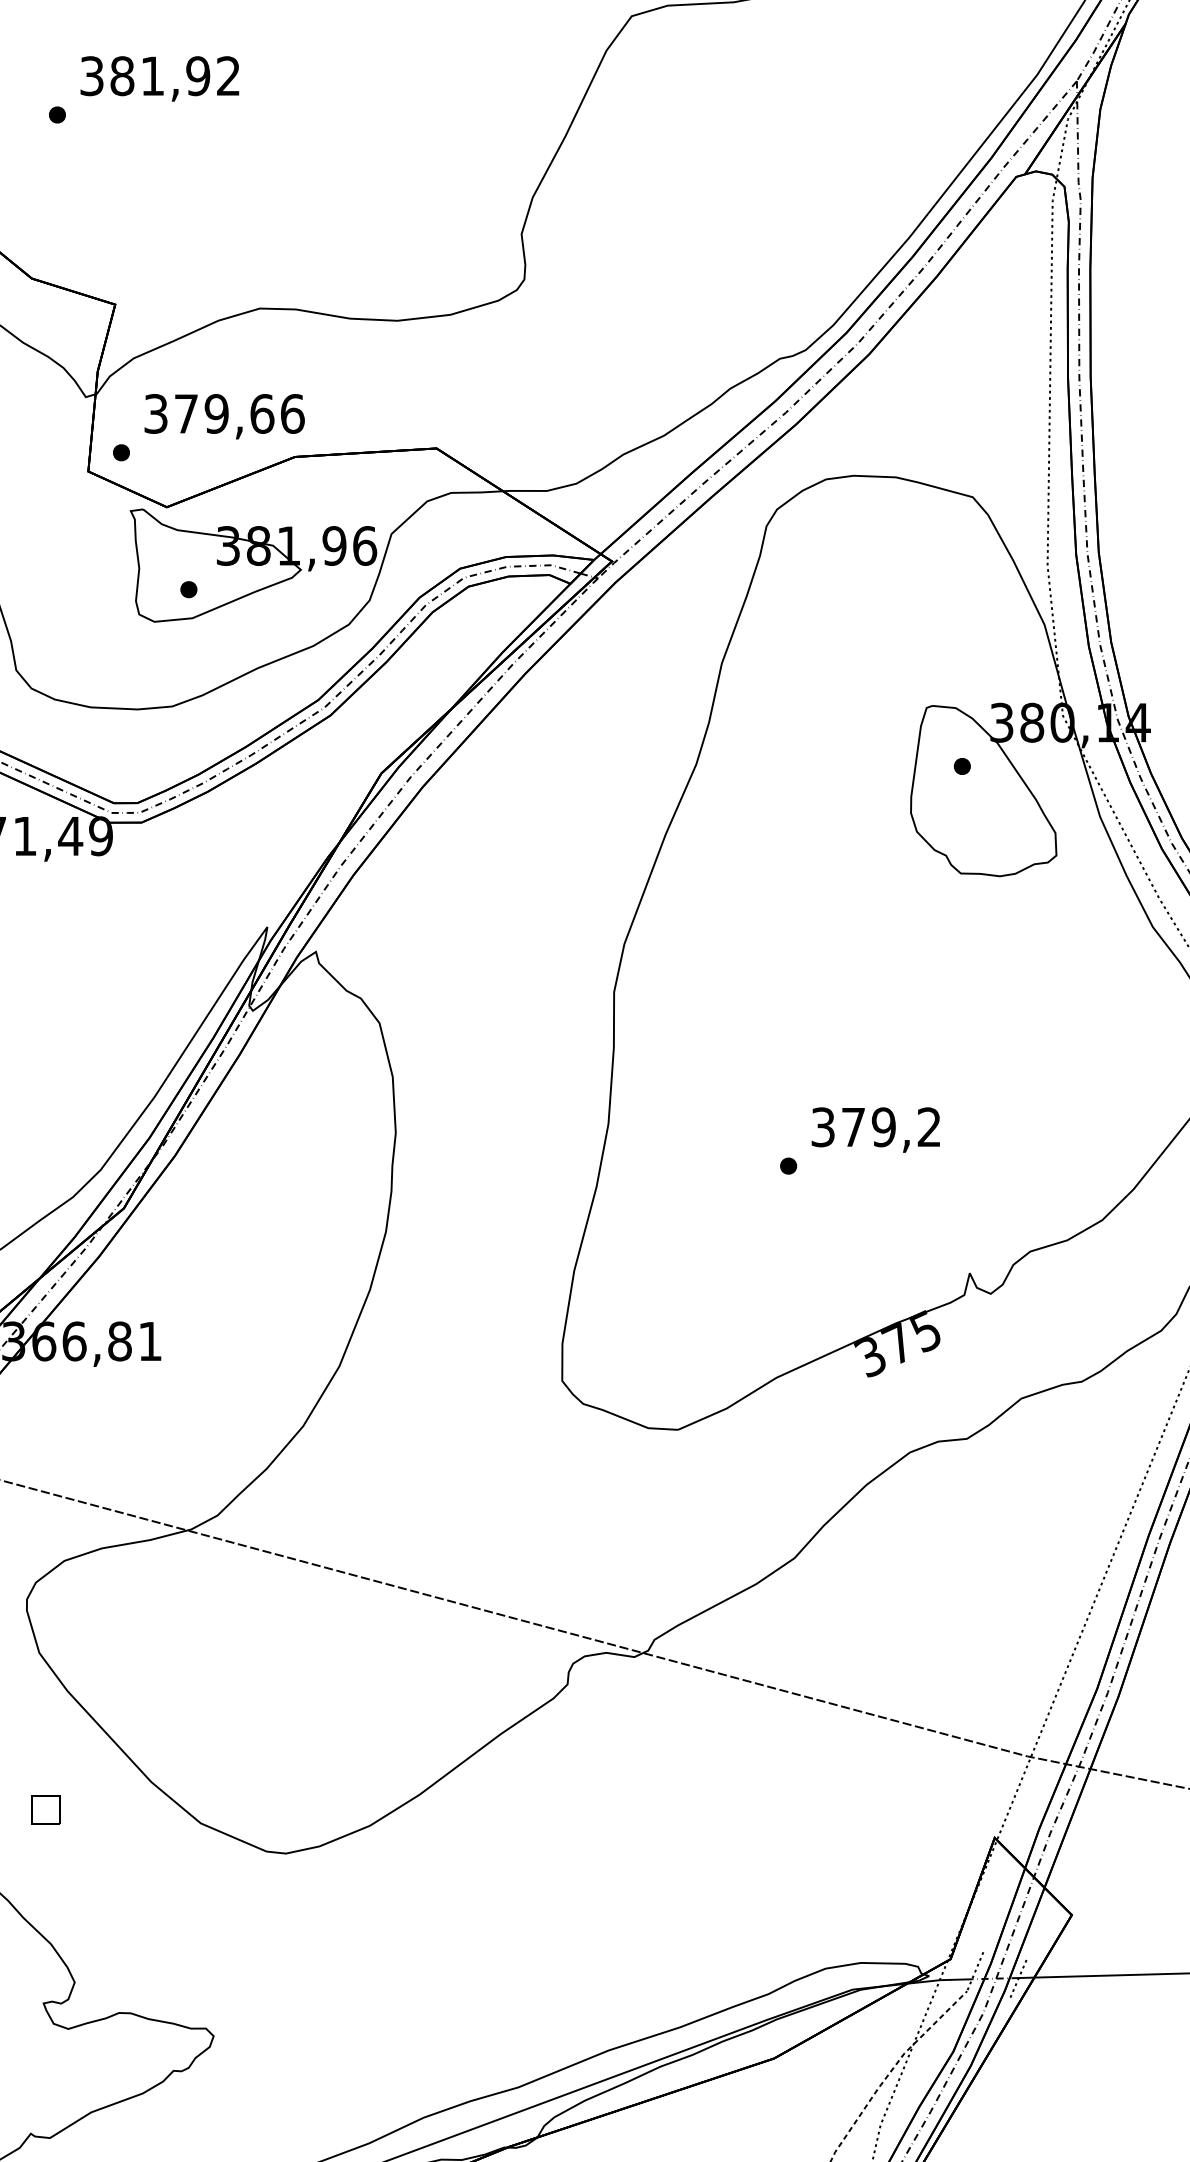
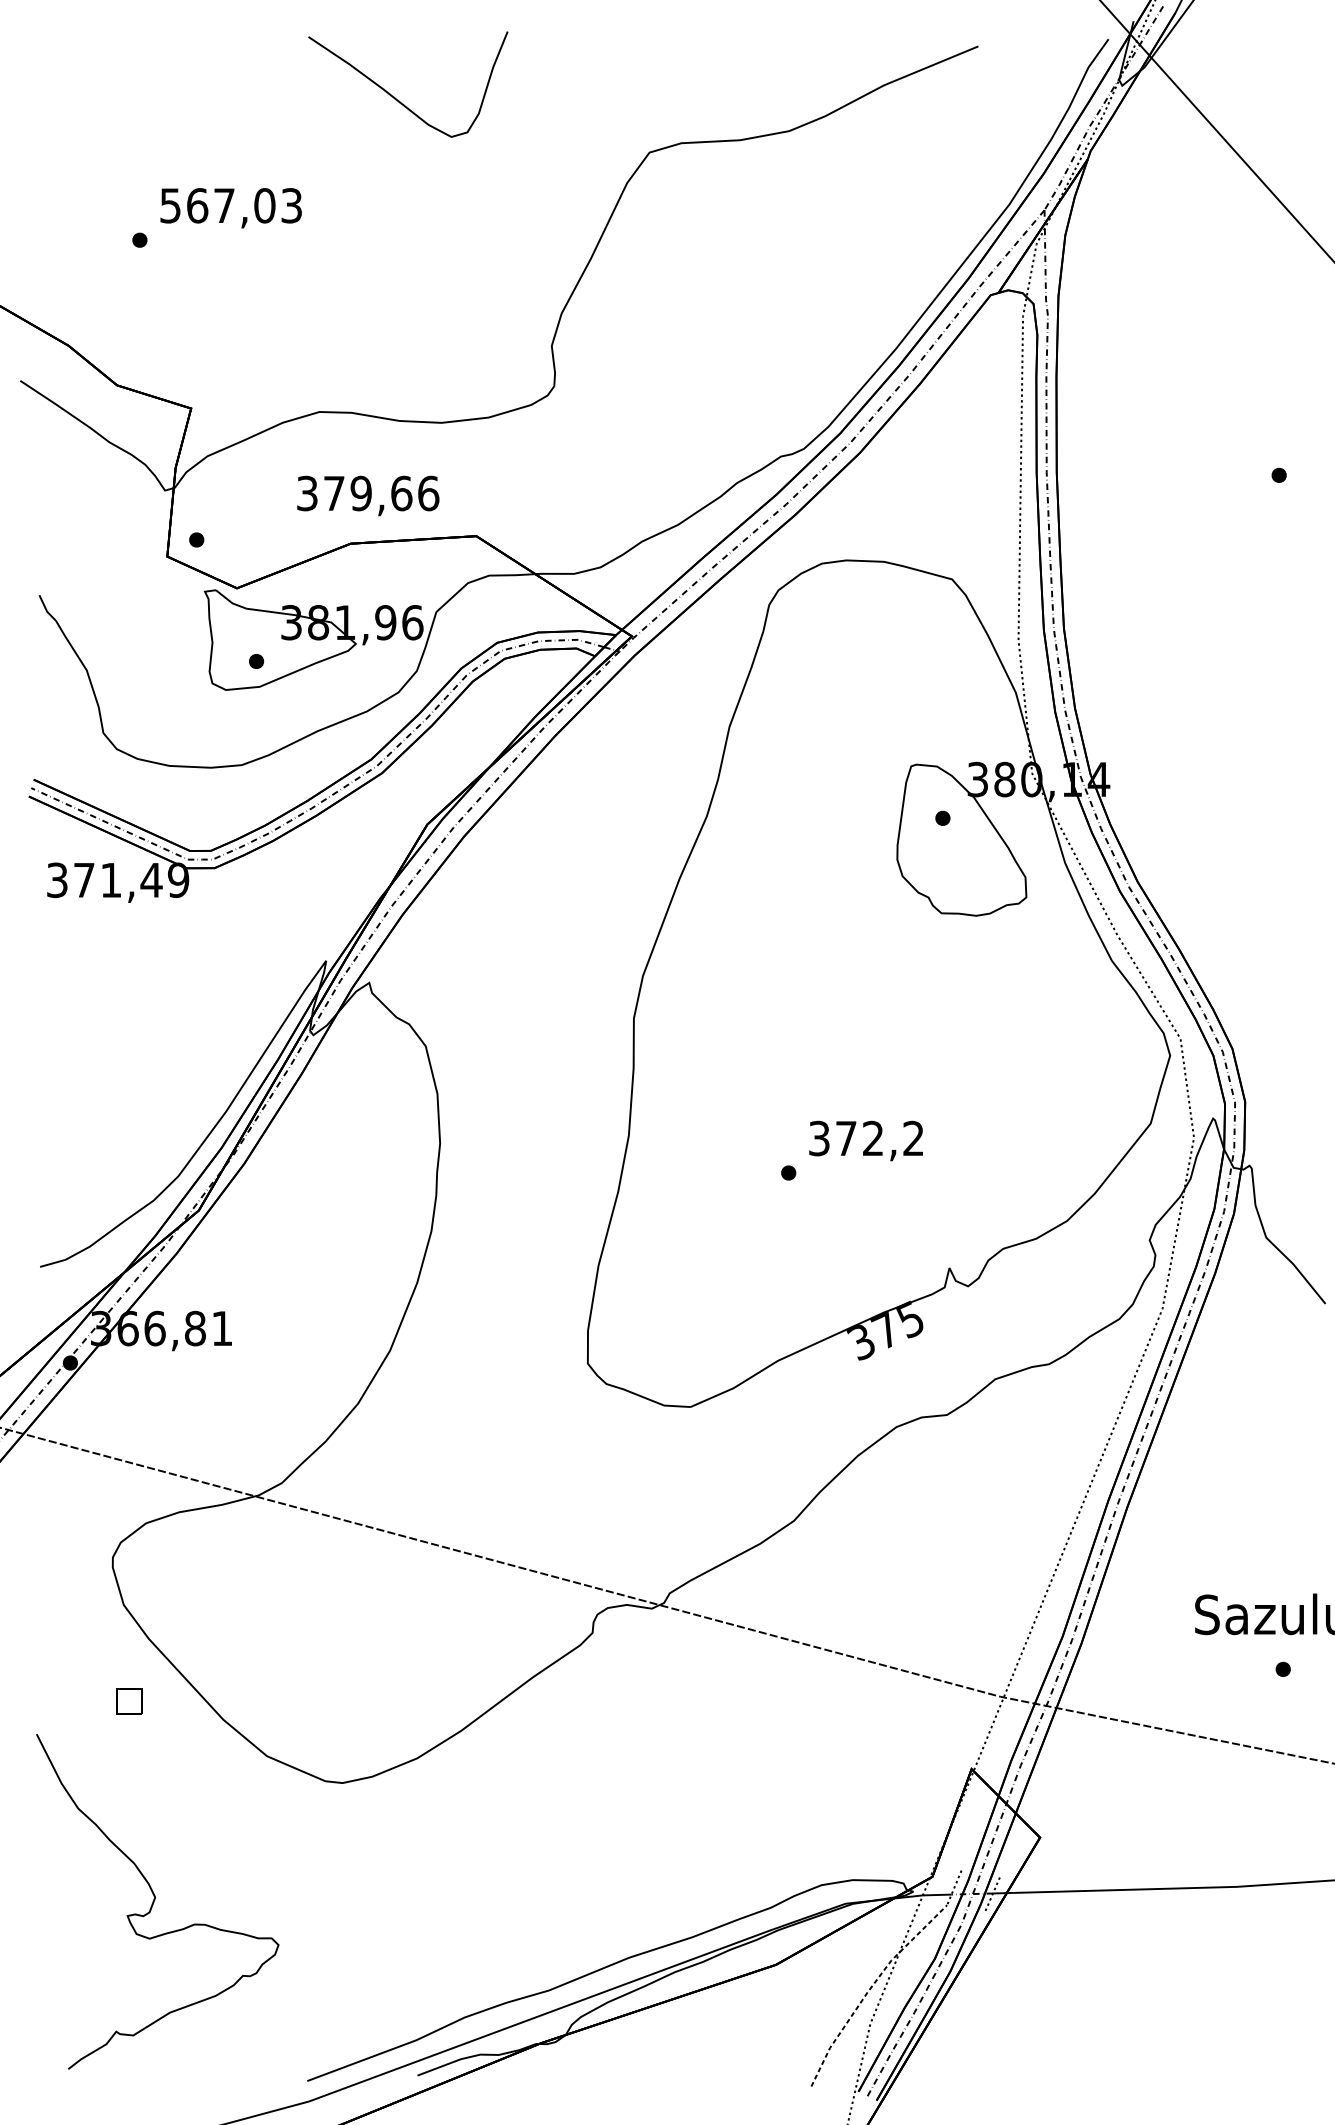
text: (159, 75) -> (230, 205), 381,92 -> 567,03
text: (224, 416) -> (368, 495), moved
text: (883, 1127) -> (872, 1138), 379,2 -> 372,2
part: (45, 1810) -> (129, 1701), moved

